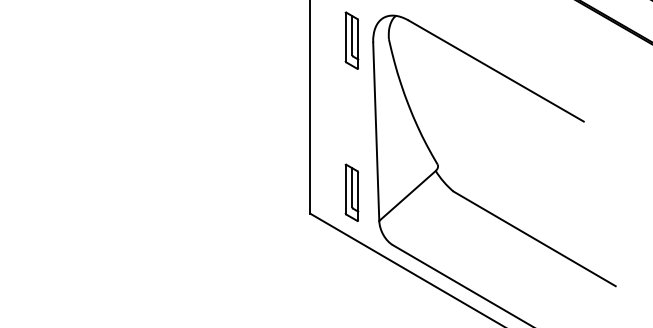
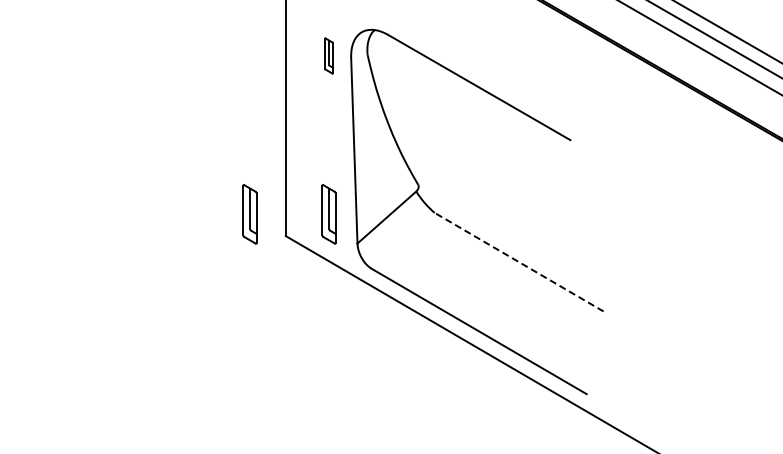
part: (351, 40) -> (328, 55), size x0.6
part: (275, 193) -> (249, 214), added
line: (534, 239) -> (519, 262), solid -> dashed

